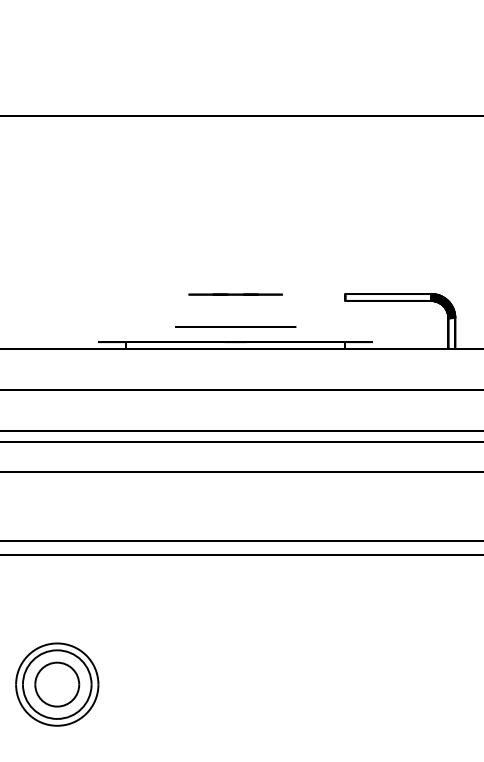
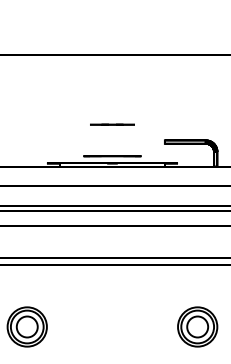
line: (235, 294) -> (112, 124), moved
part: (413, 683) -> (197, 326), added

